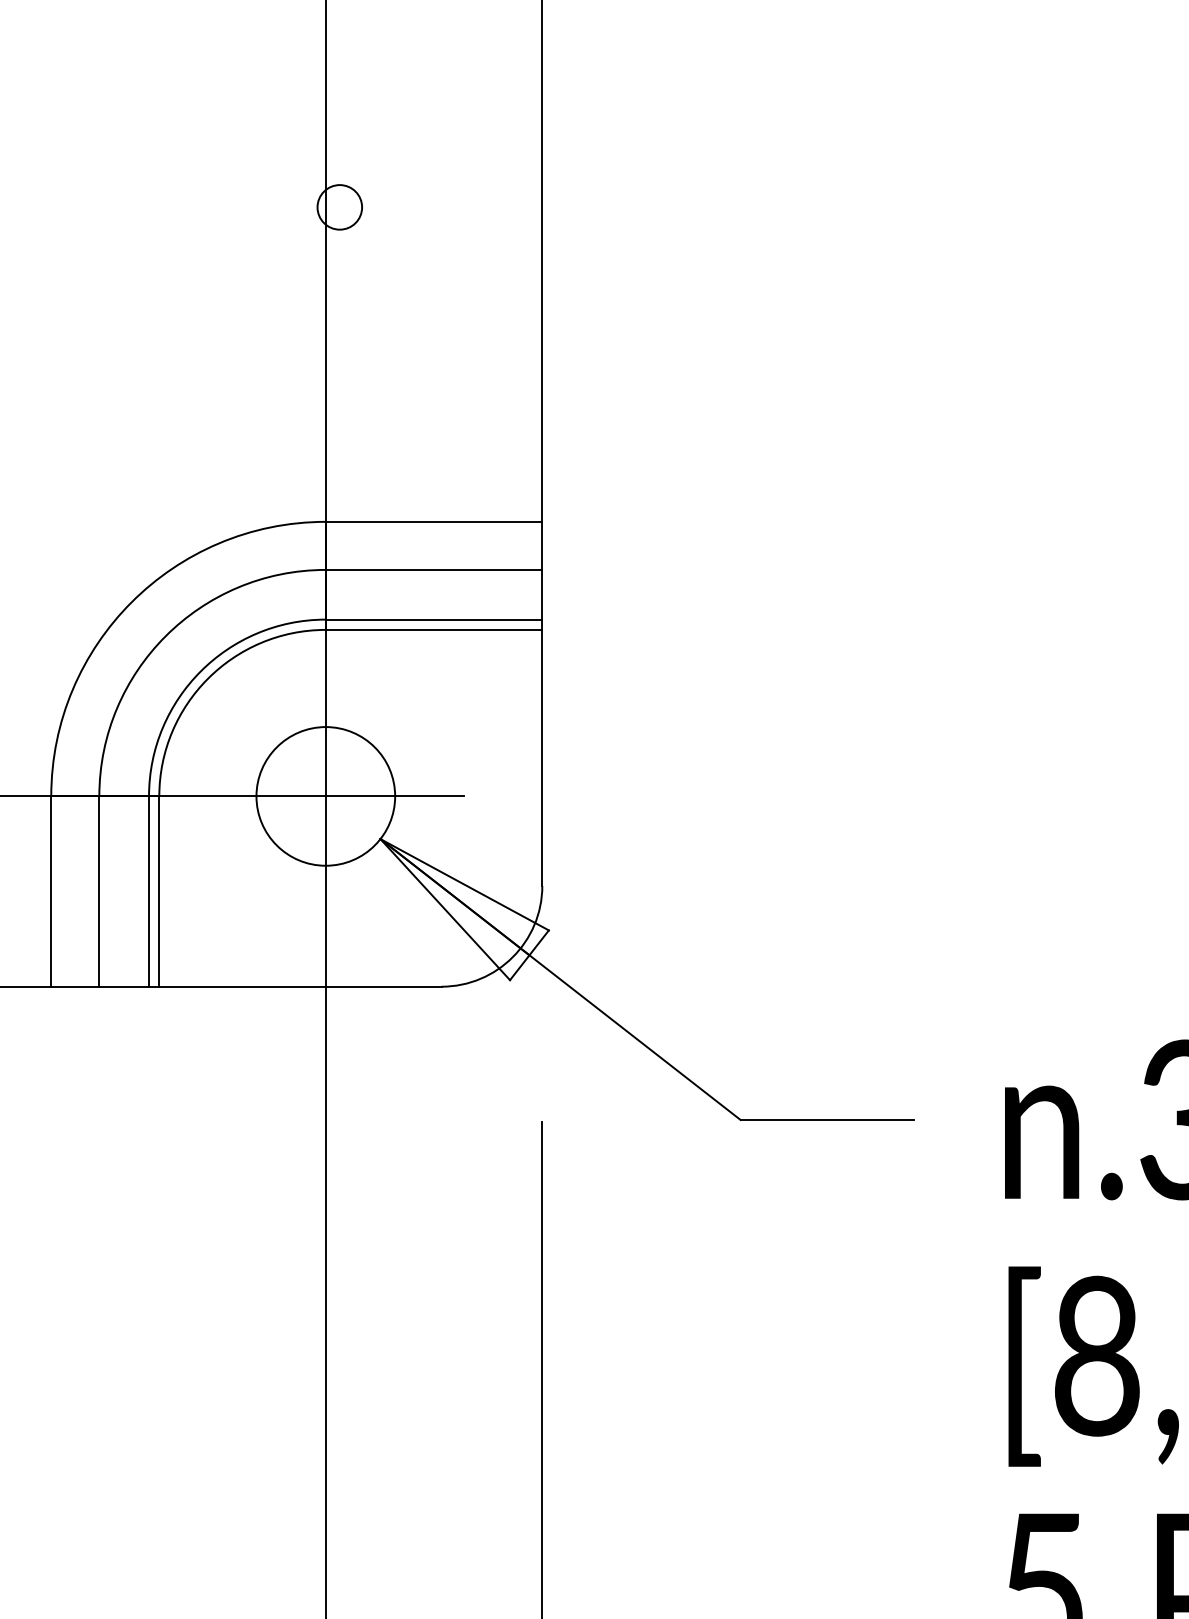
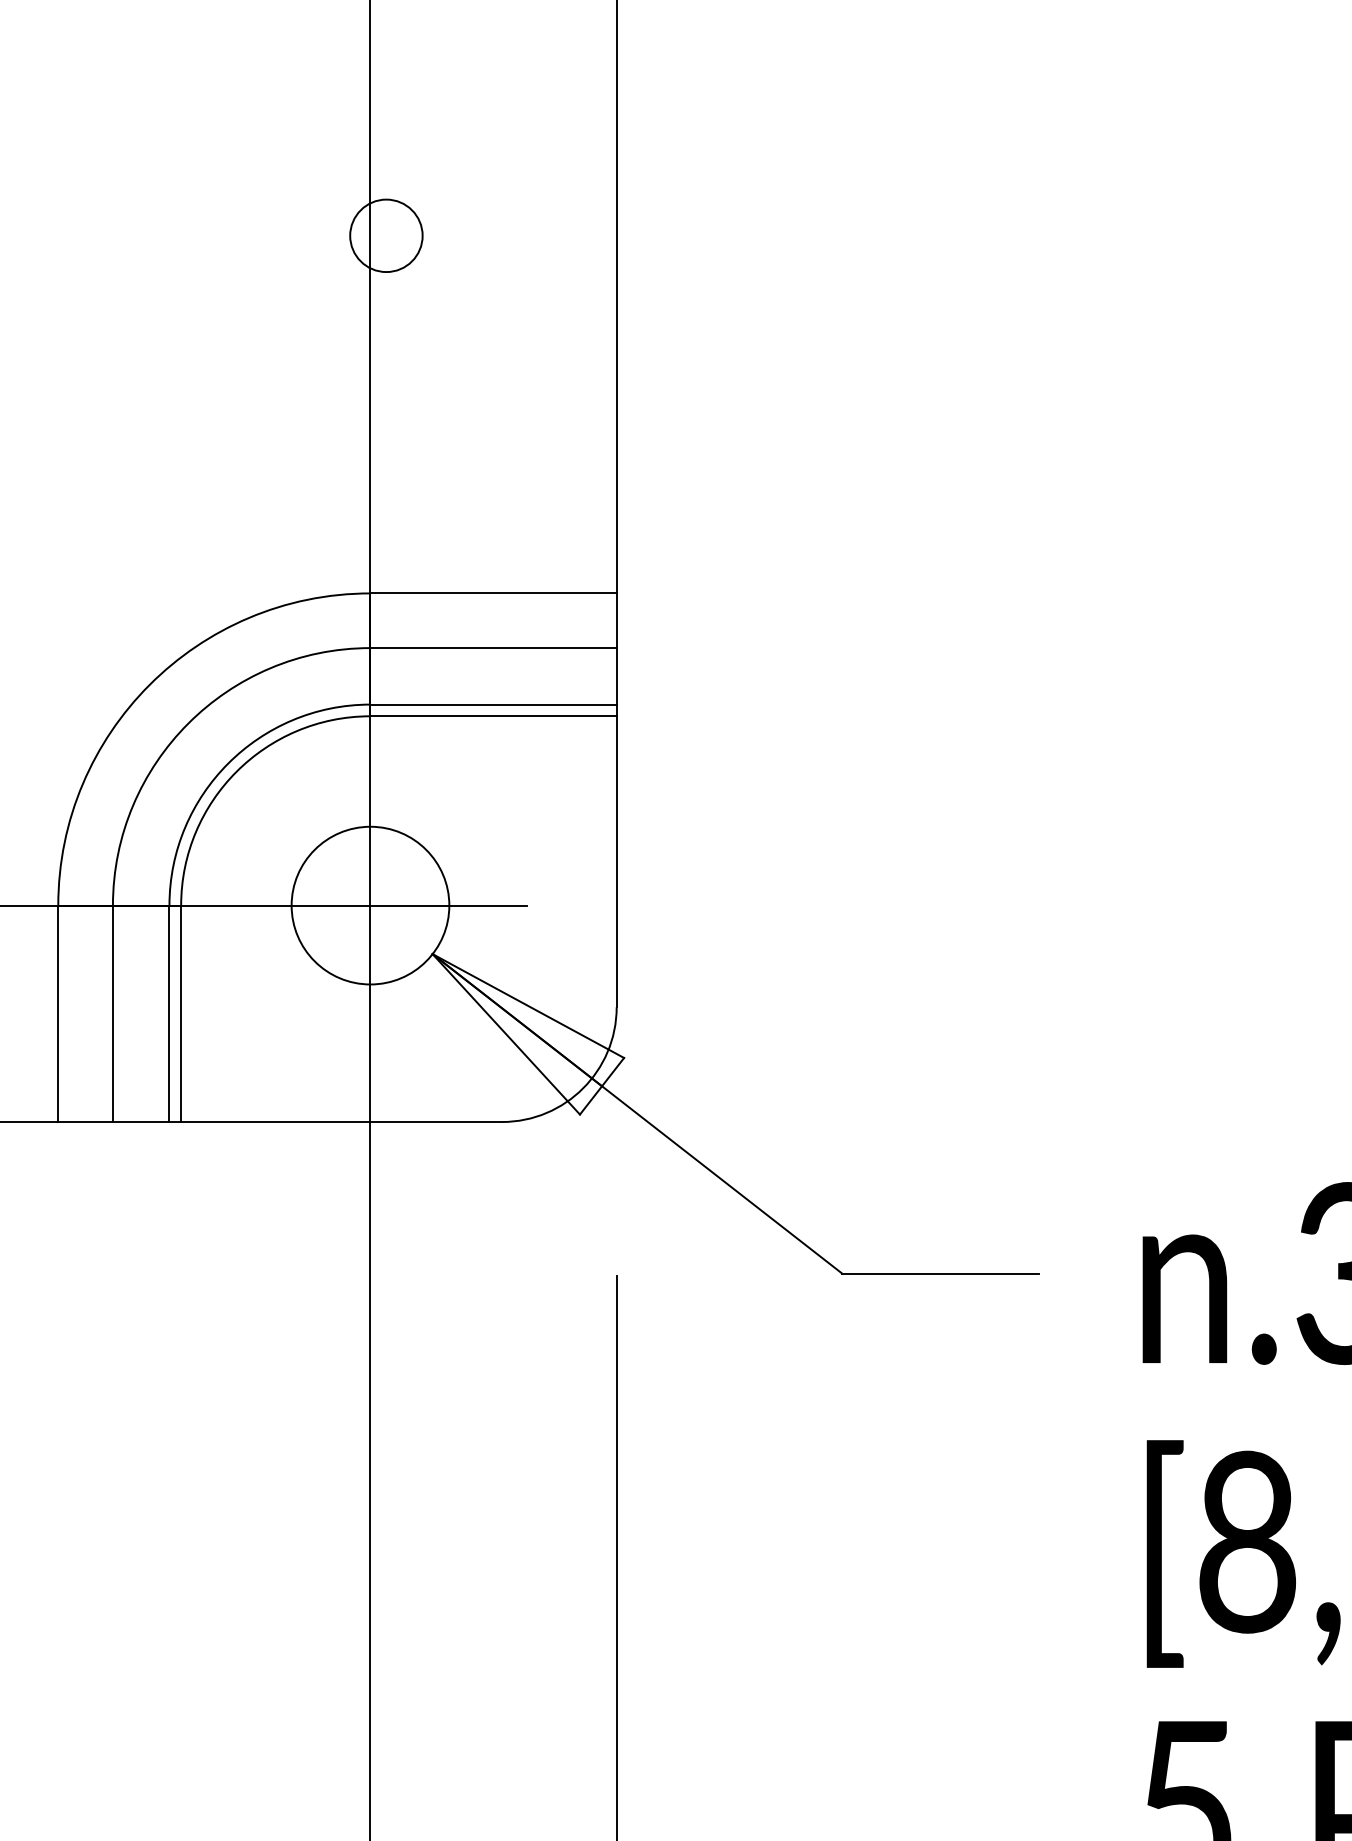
circle: (339, 207) -> (386, 235), size x1.43

